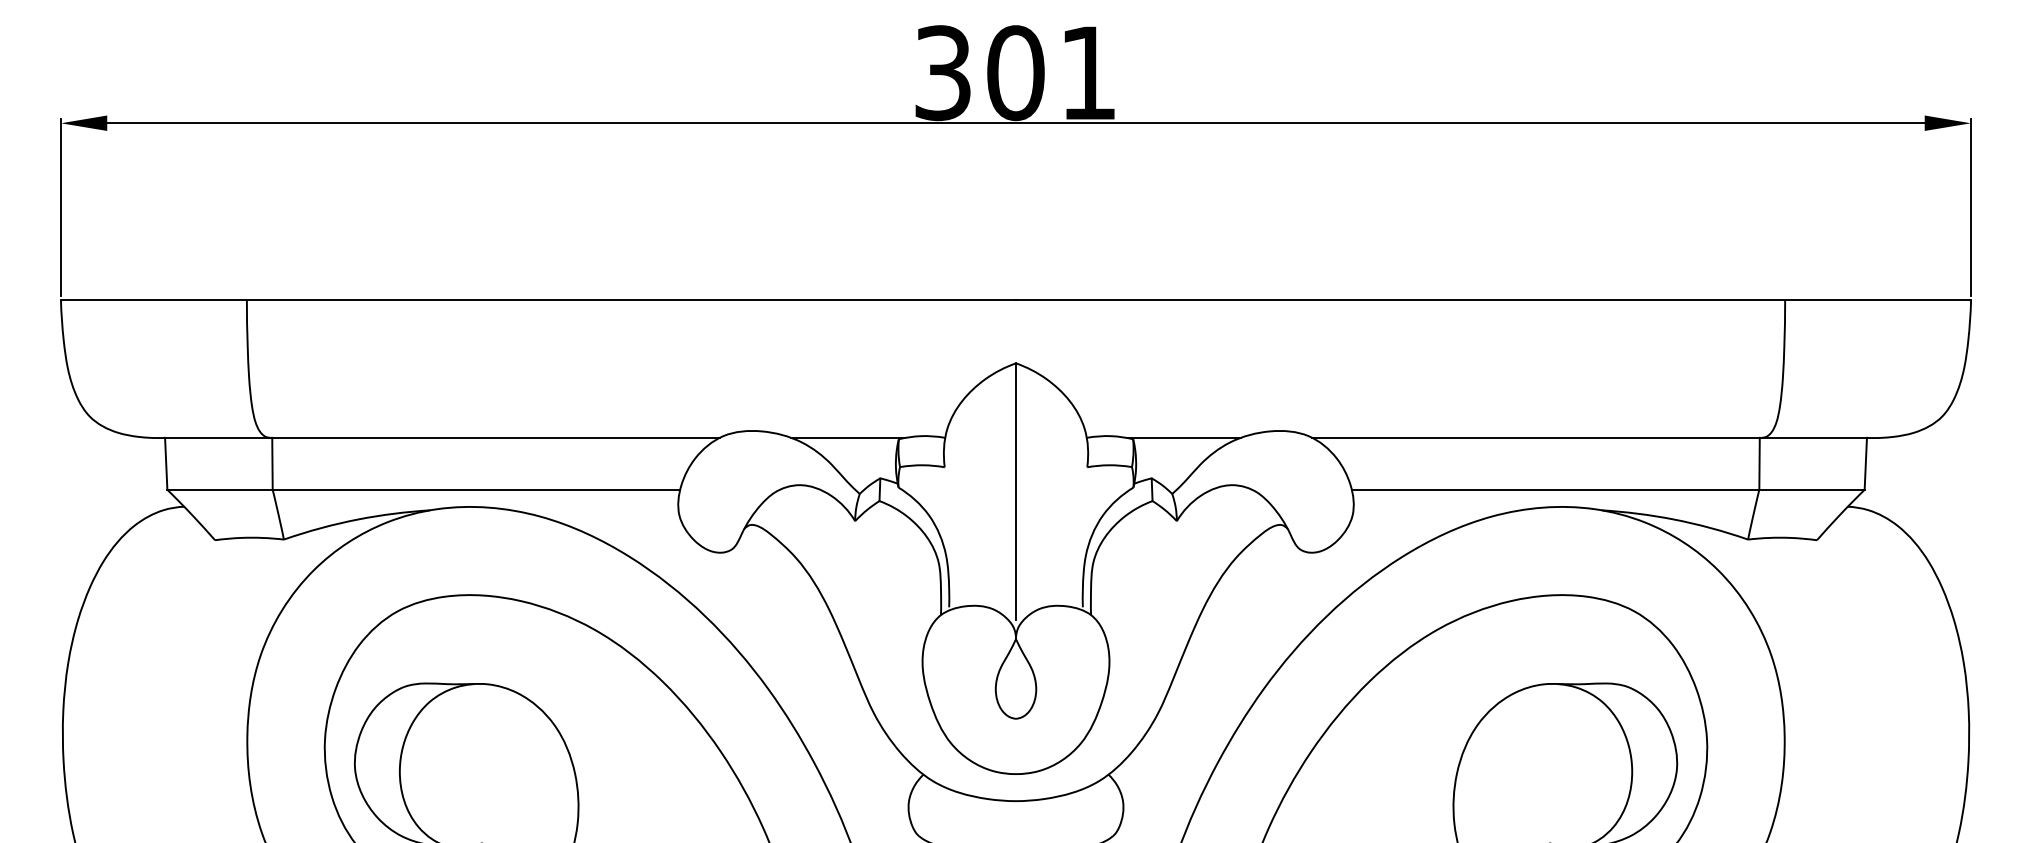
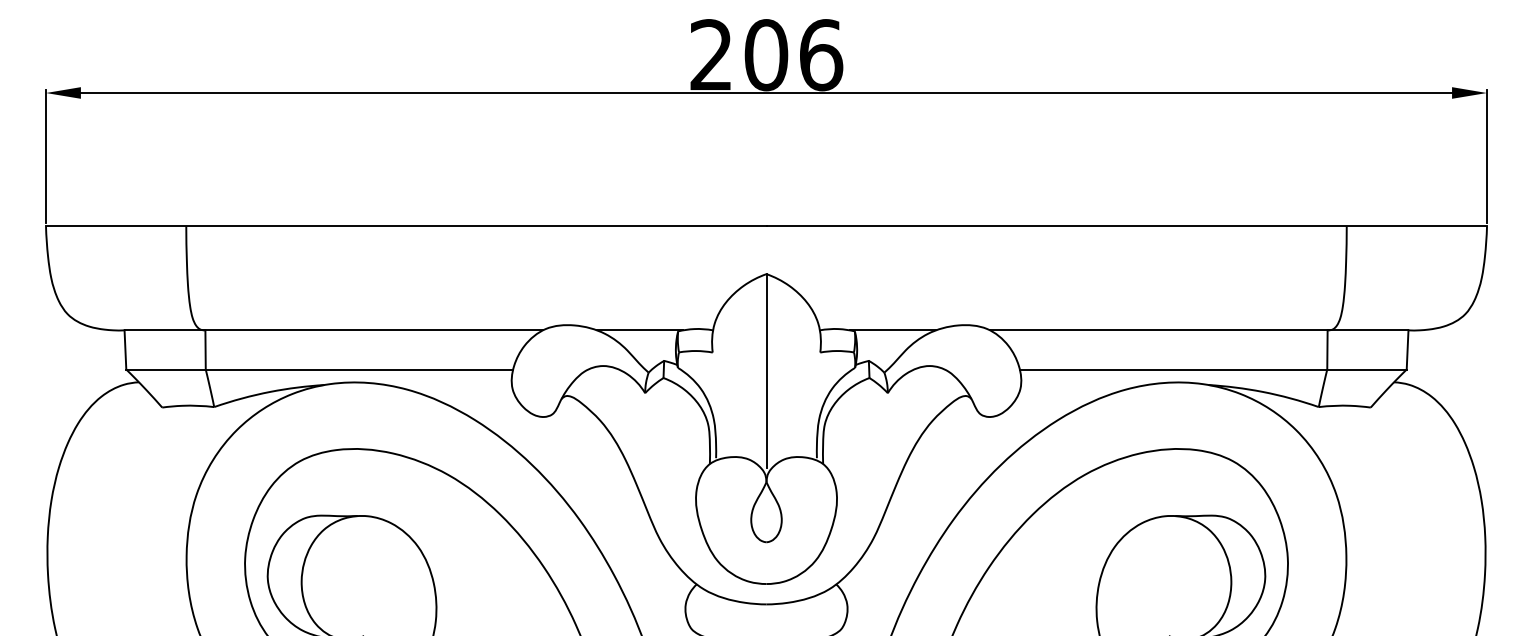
text: (1016, 73) -> (766, 55), 301 -> 206

